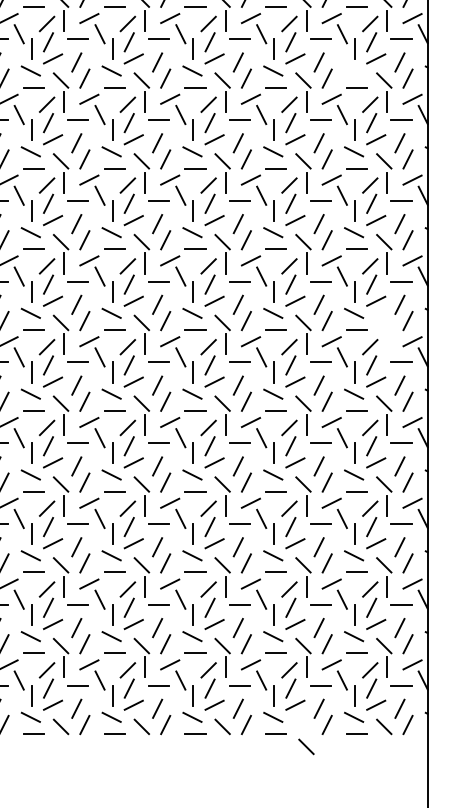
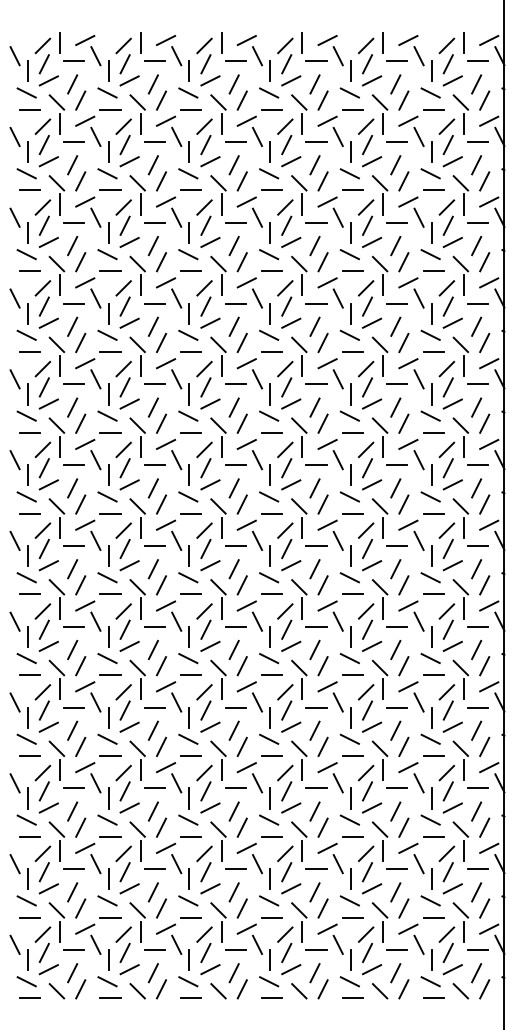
line: (353, 70) -> (430, 334), added
part: (383, 335) -> (460, 599), added
line: (306, 747) -> (380, 991), moved

